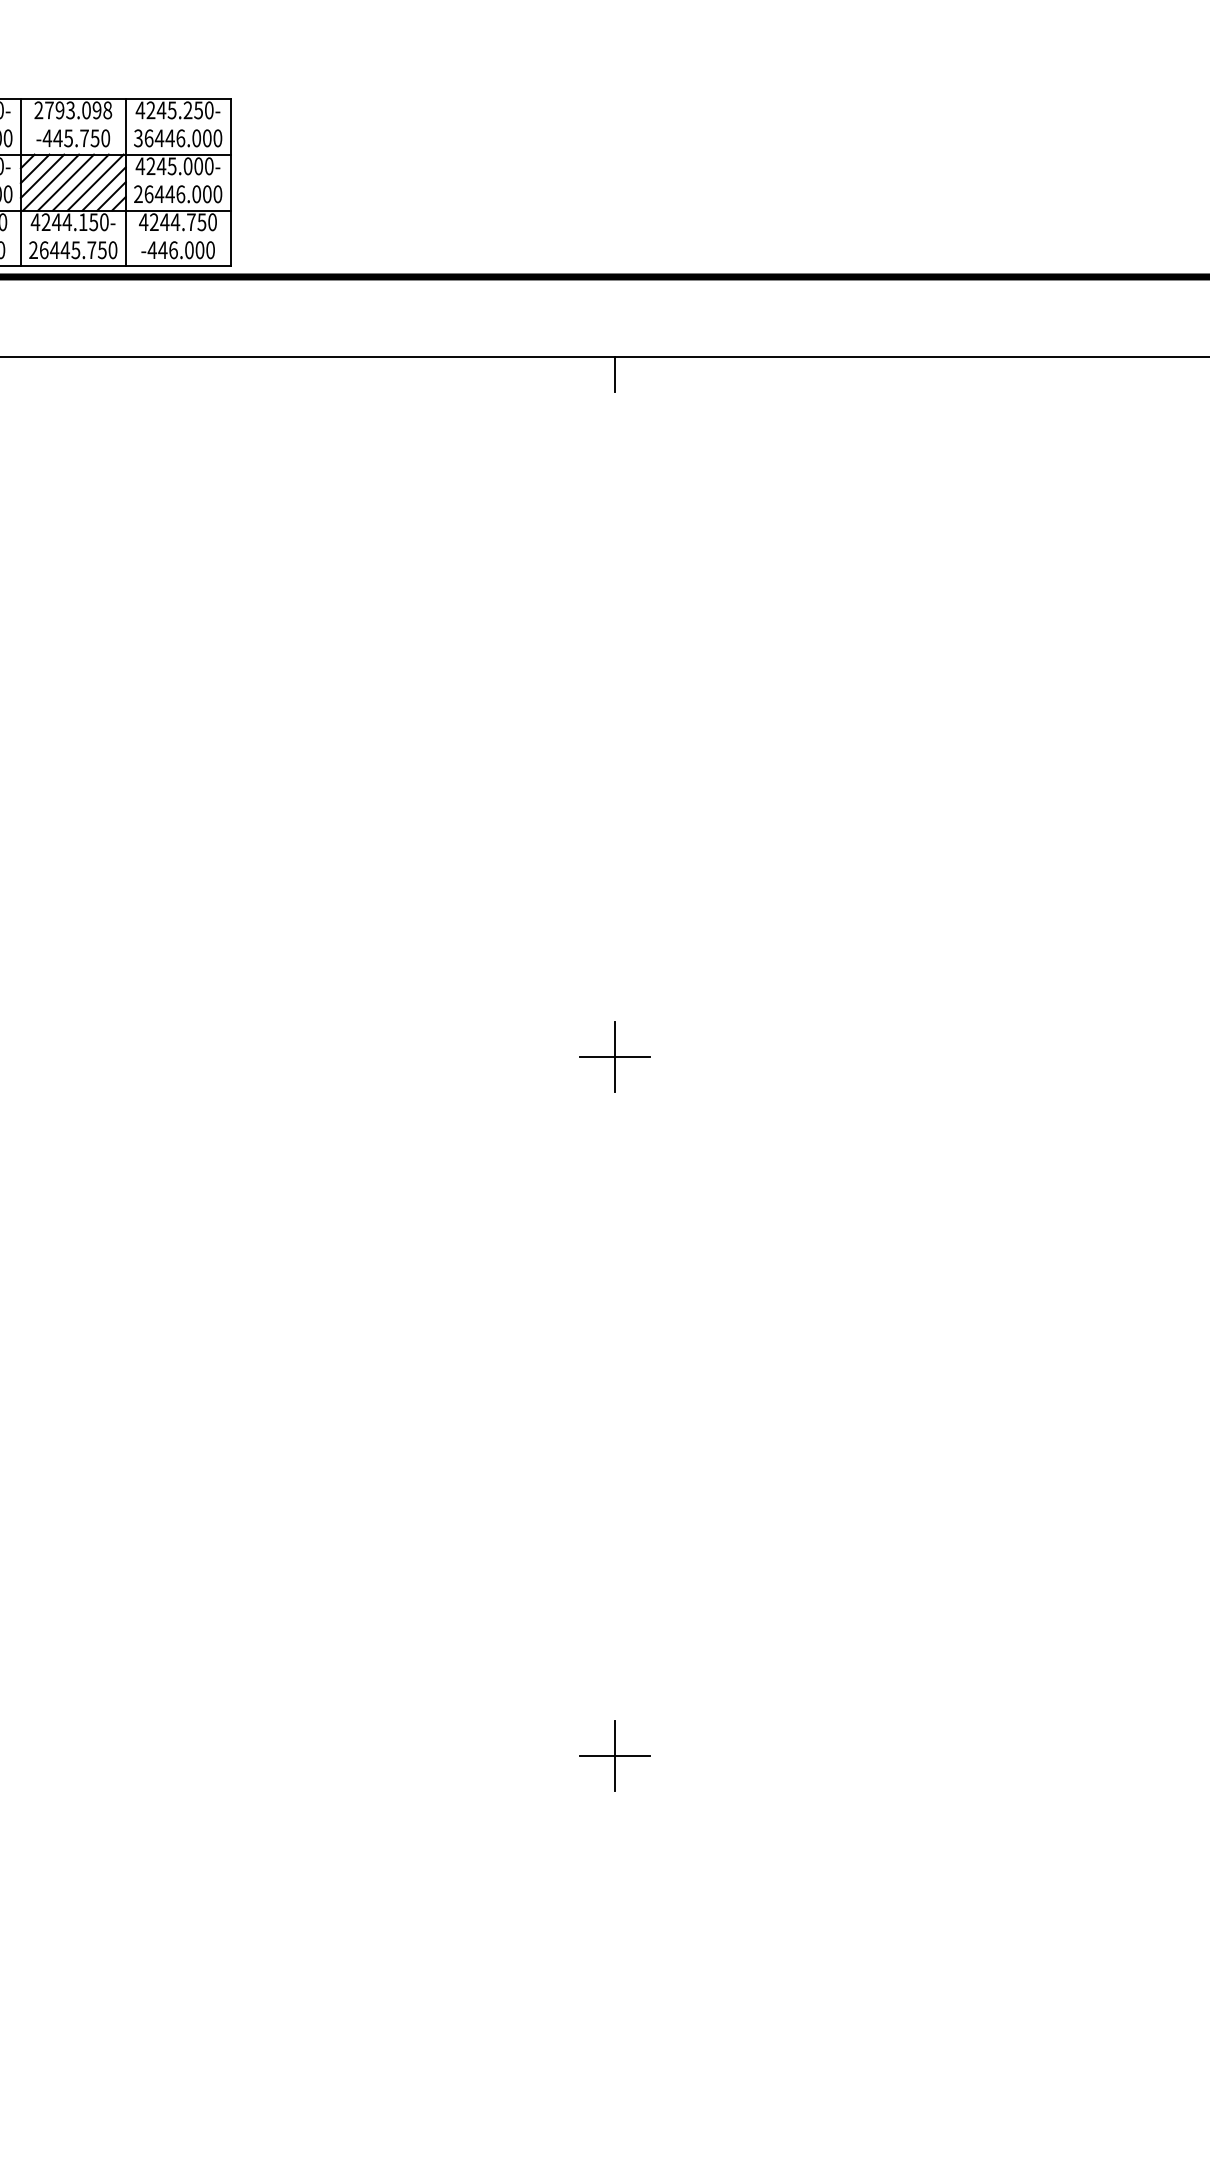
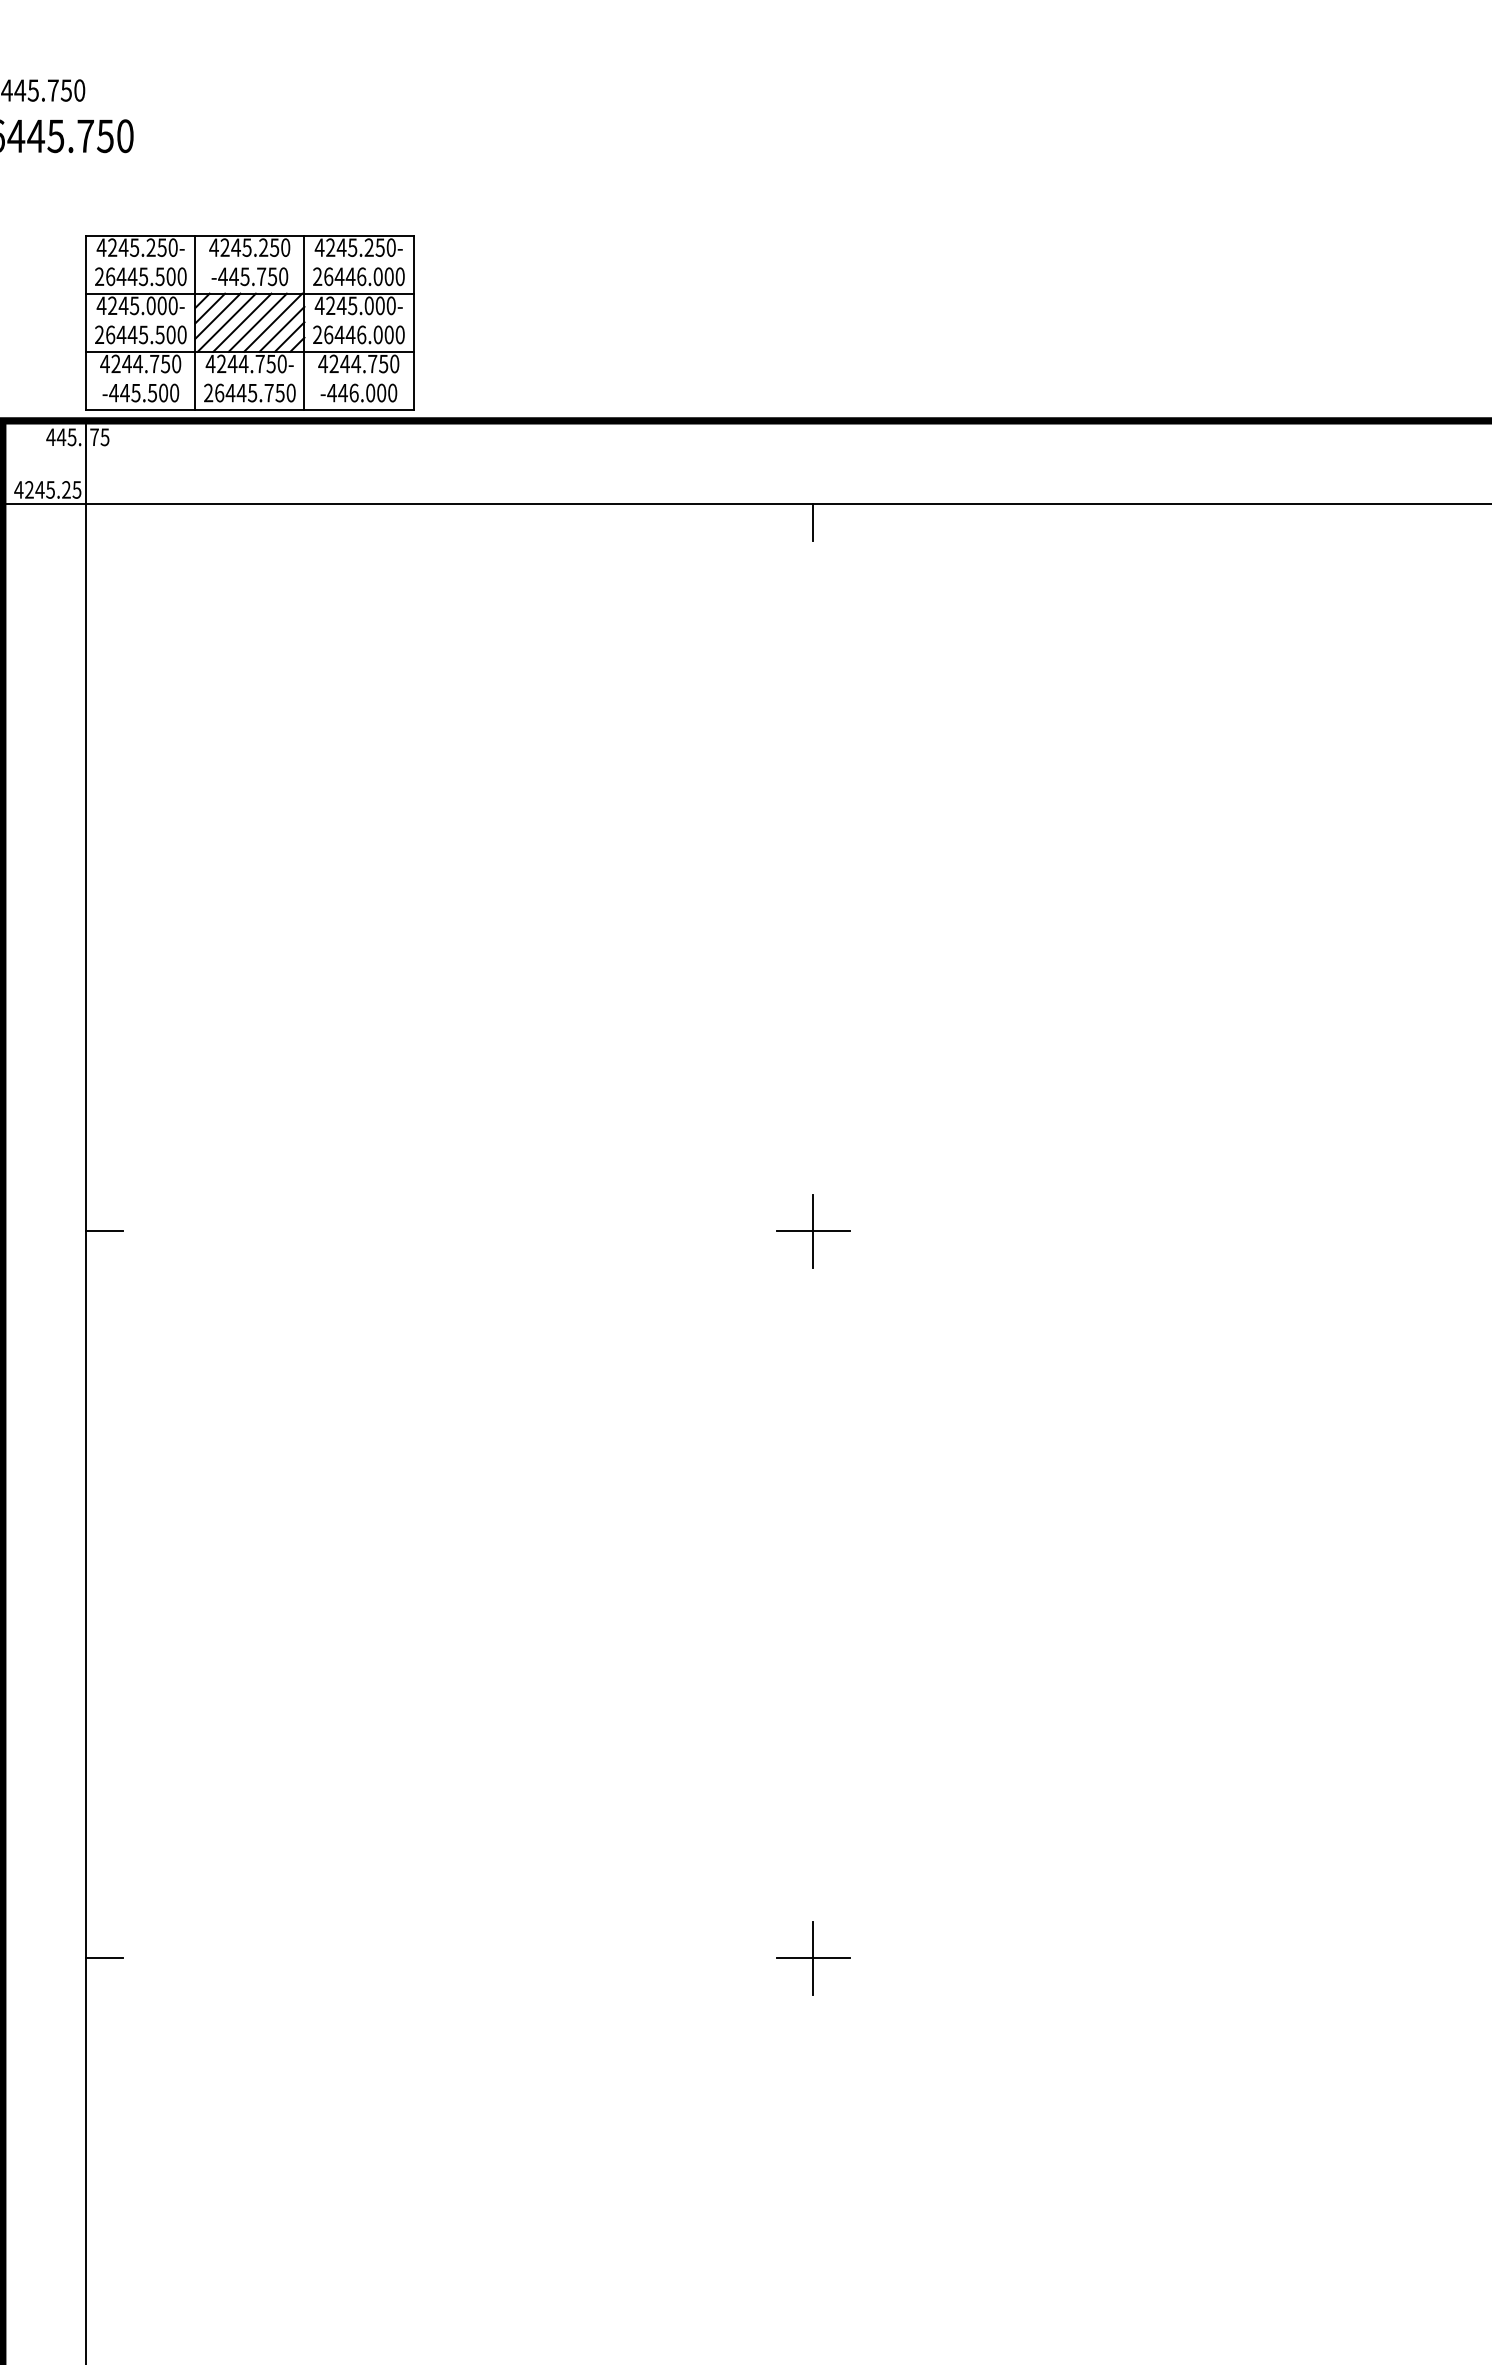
text: (72, 110) -> (249, 247), 2793.098 -> 4245.250
text: (138, 139) -> (317, 277), 36446.000 -> 26446.000
text: (82, 221) -> (259, 363), 4244.150- -> 4244.750-

